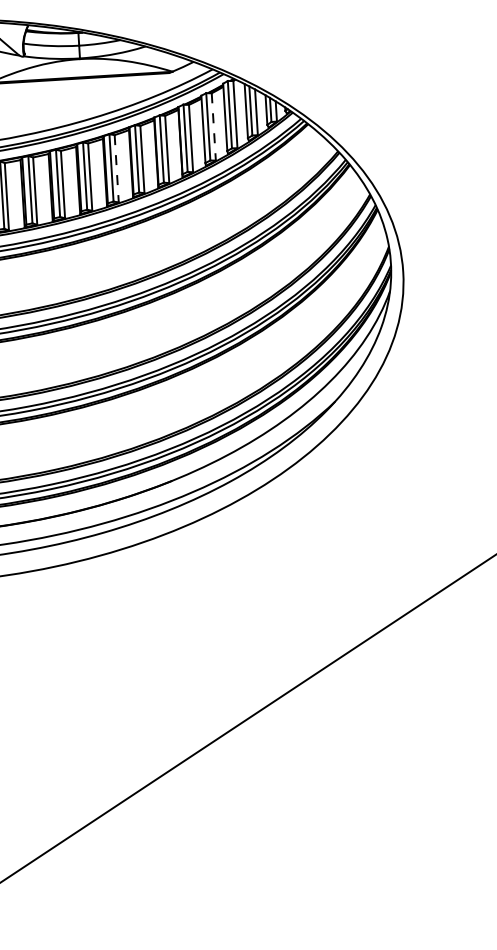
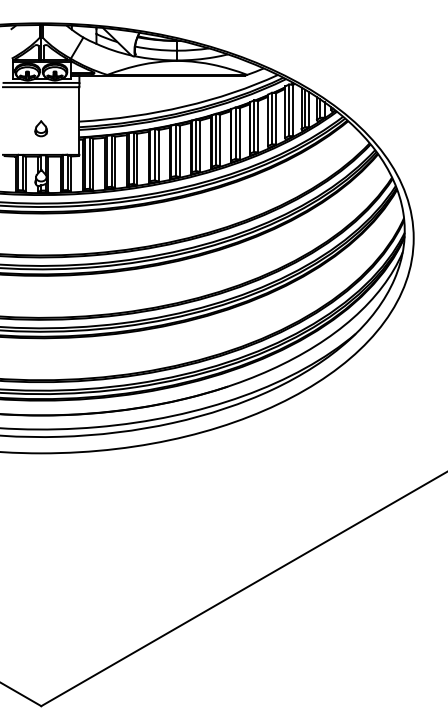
line: (214, 126) -> (276, 118), dashed -> solid
line: (117, 169) -> (200, 146), dashed -> solid

